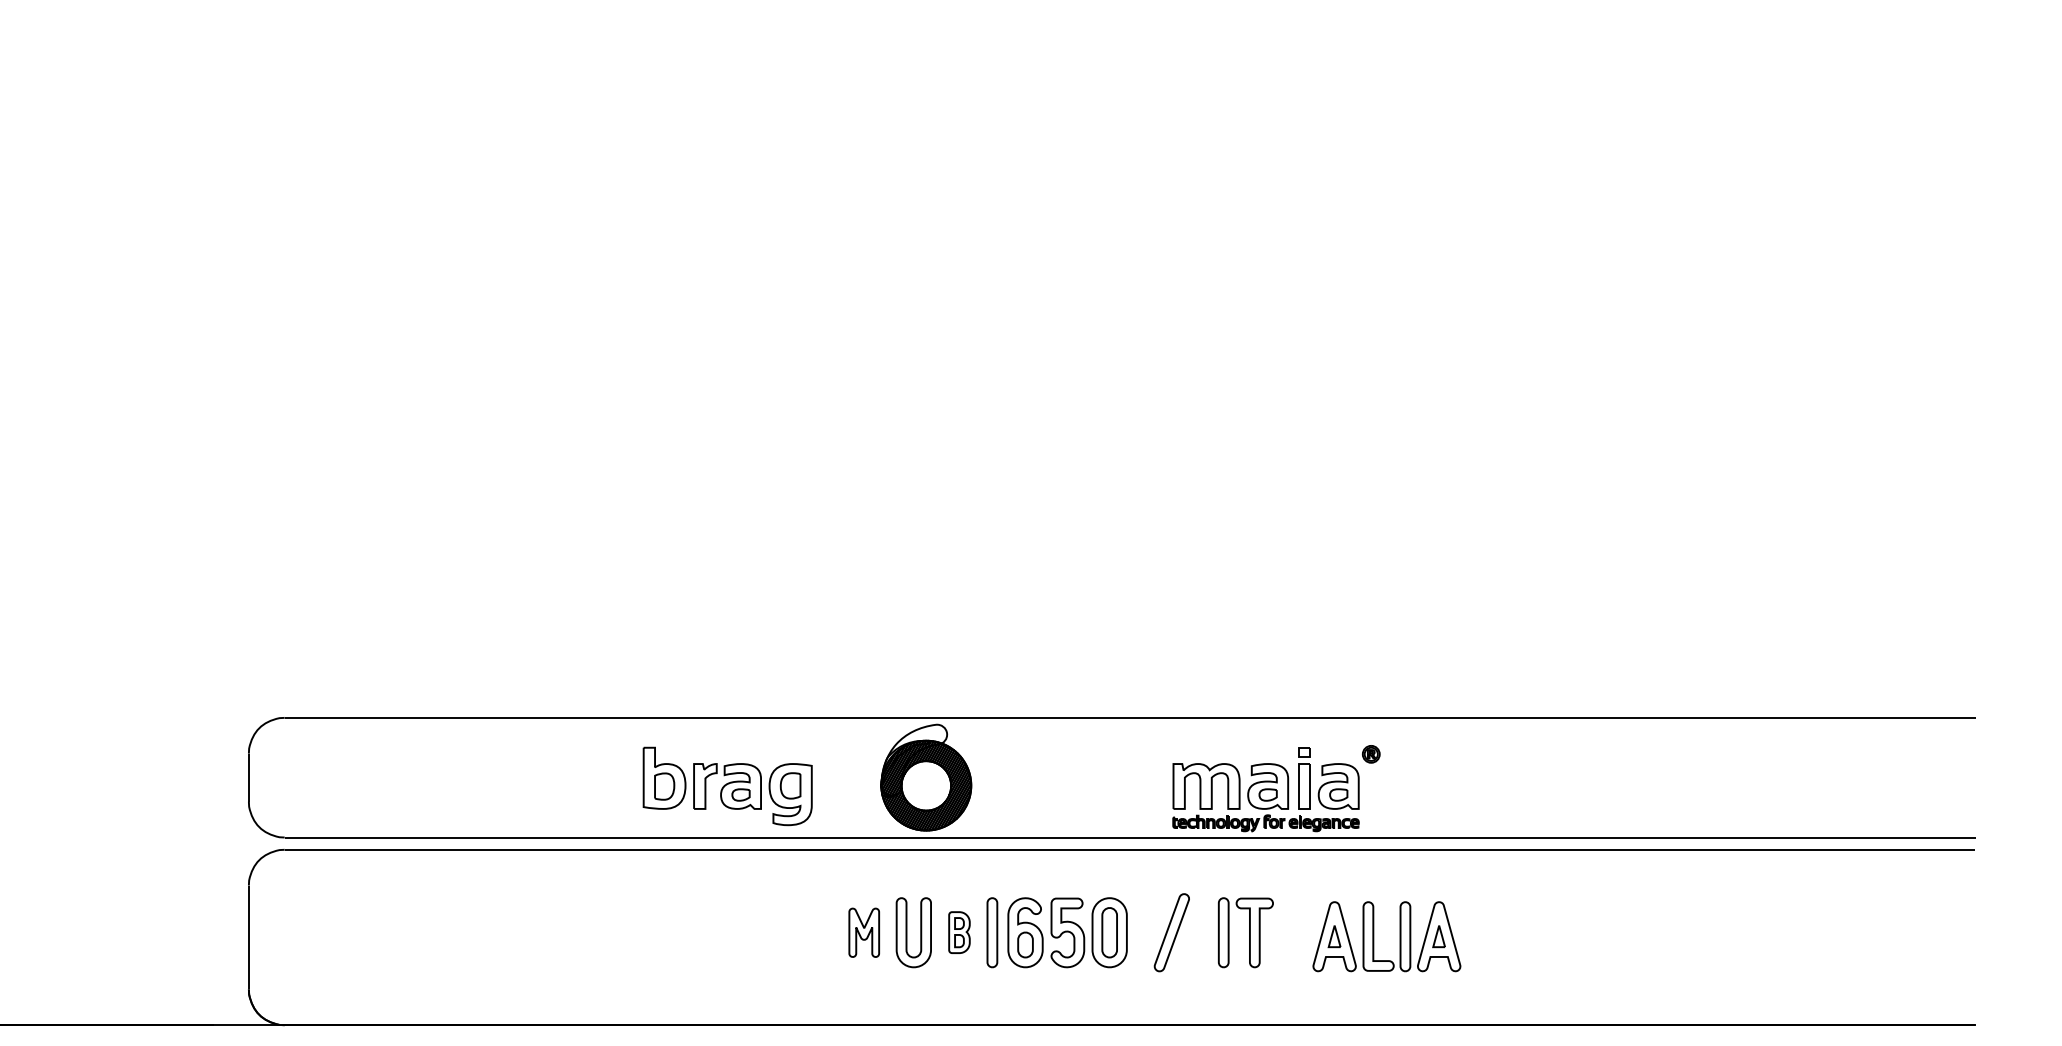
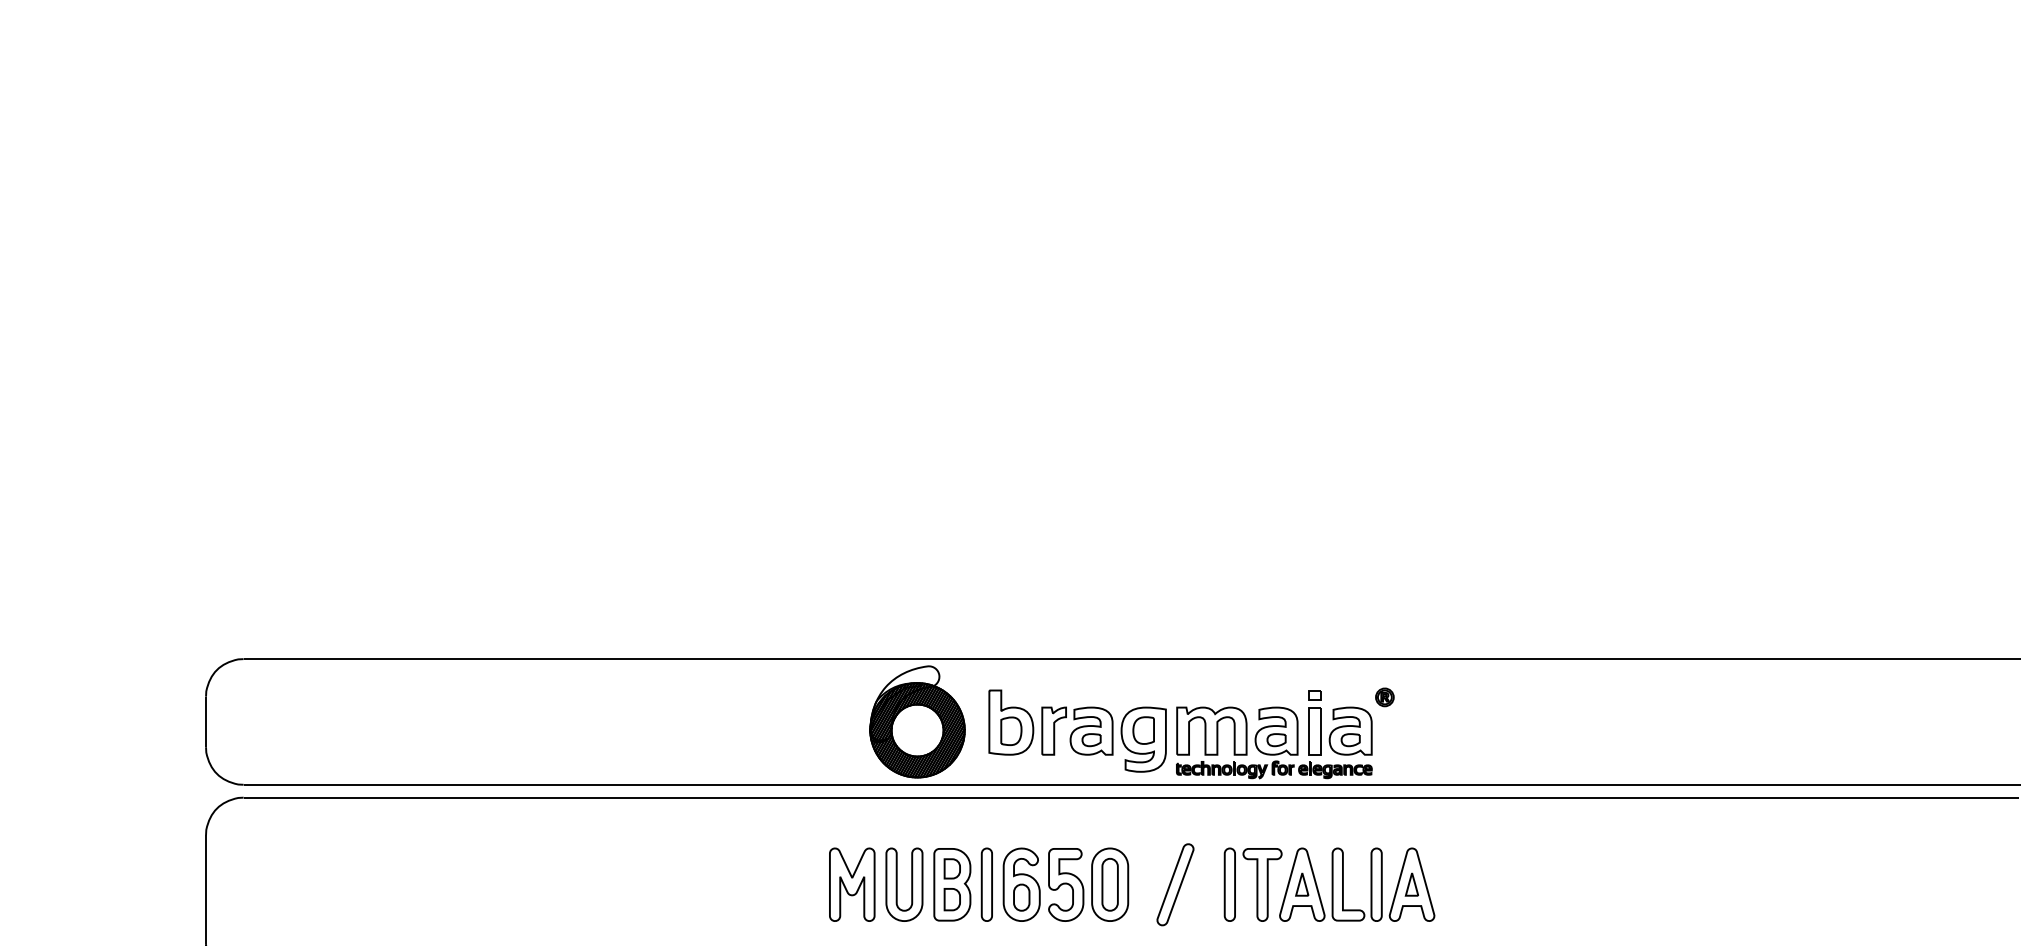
part: (727, 786) -> (1077, 731), moved
part: (864, 932) -> (852, 884), size x1.43
part: (959, 932) -> (952, 884), size x1.67
part: (1374, 936) -> (1344, 884), moved

